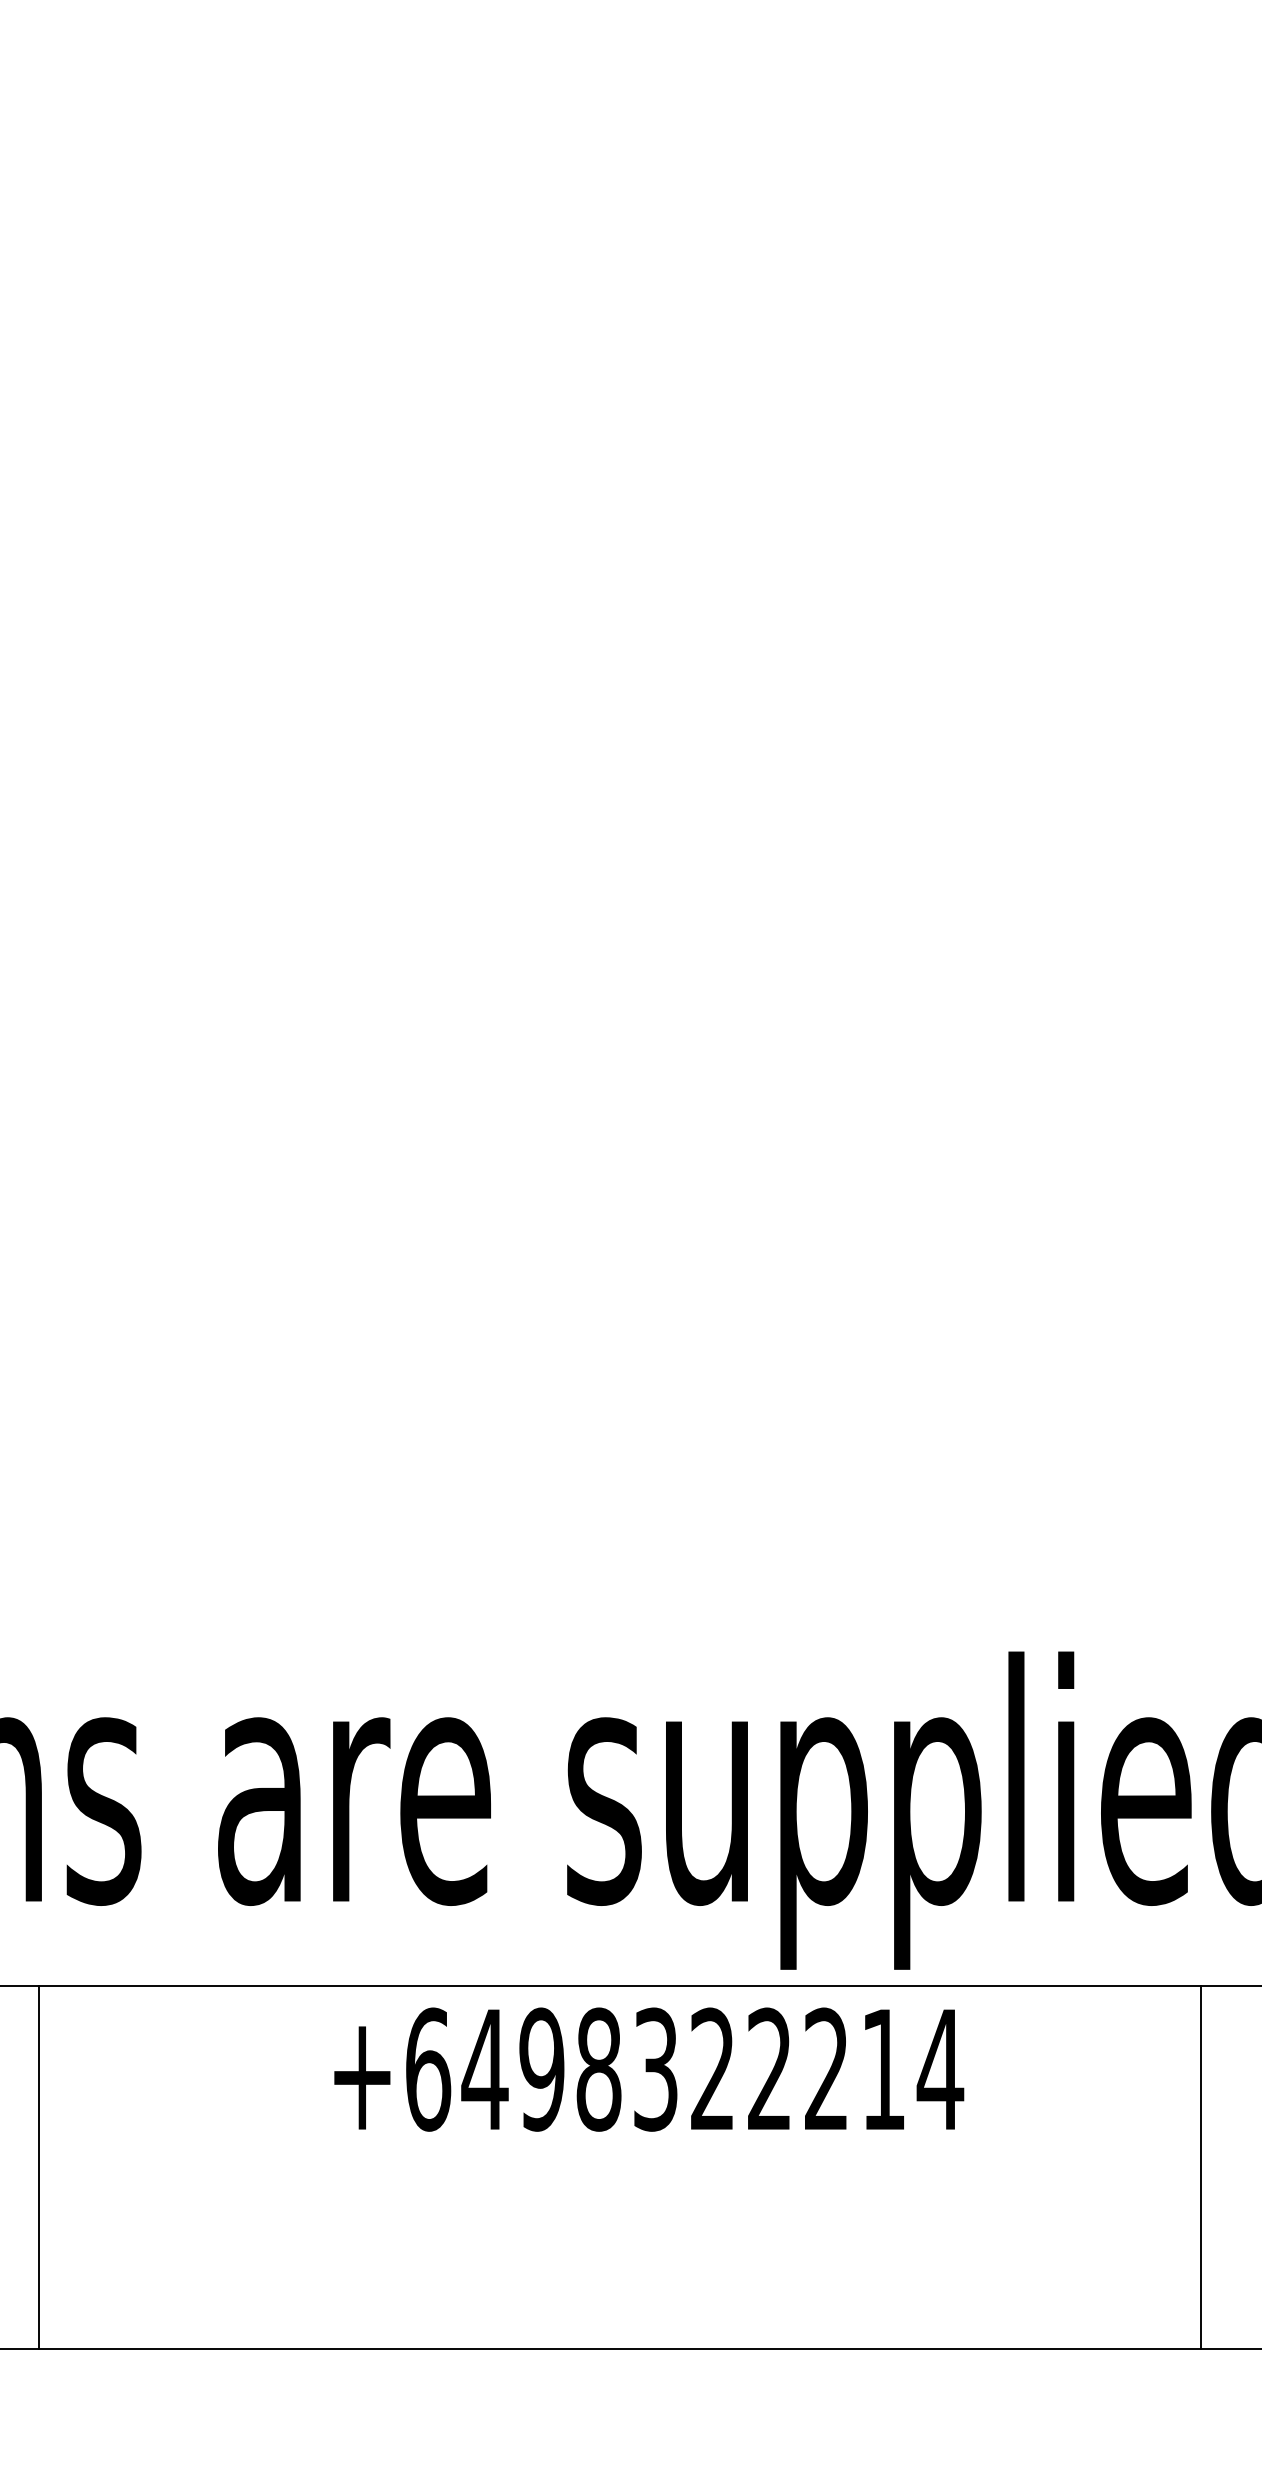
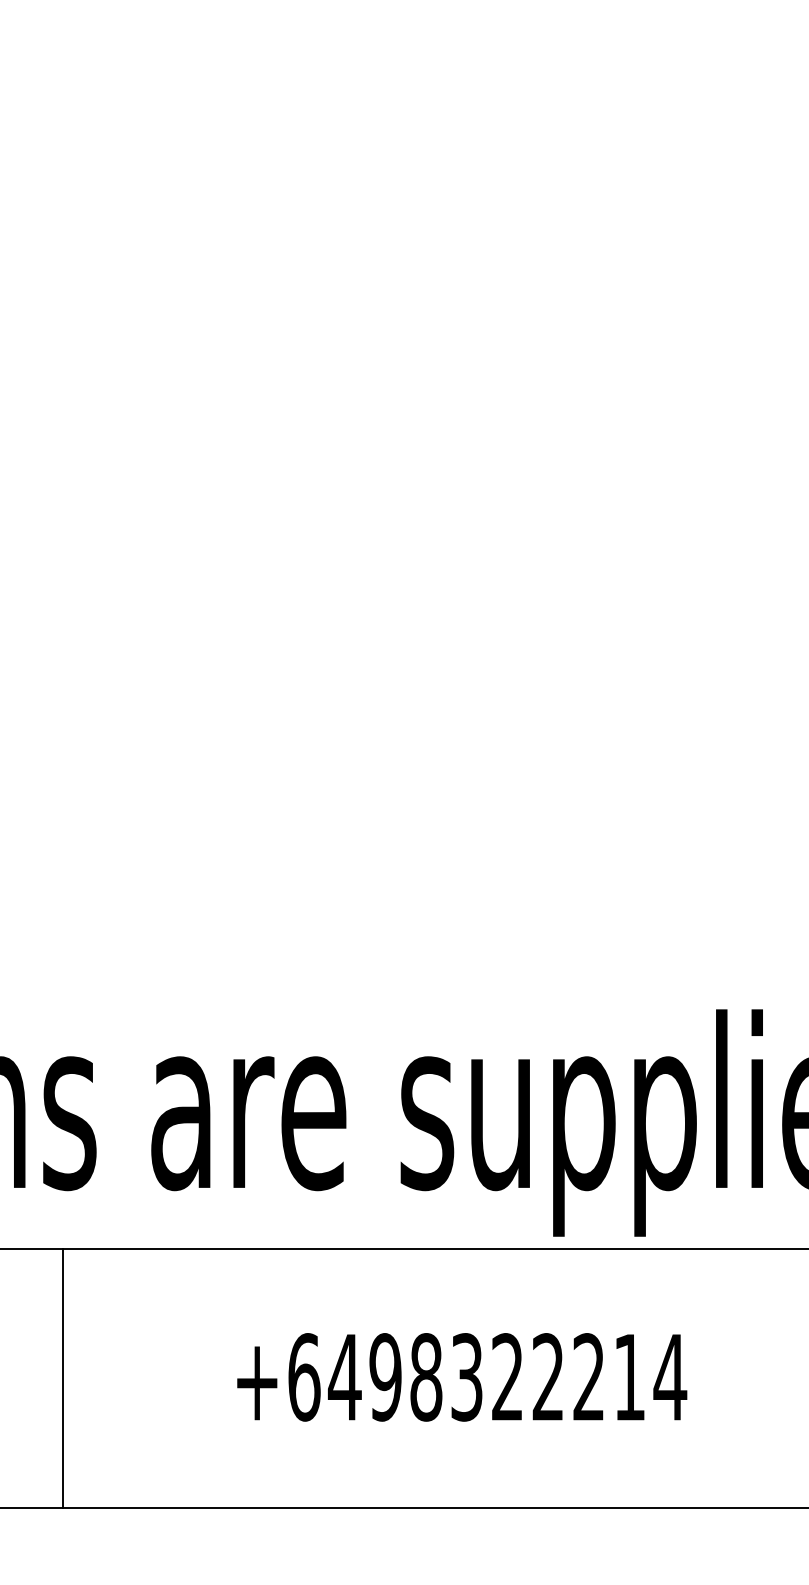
text: (649, 2069) -> (462, 1377), moved
line: (39, 2167) -> (63, 1377), moved

